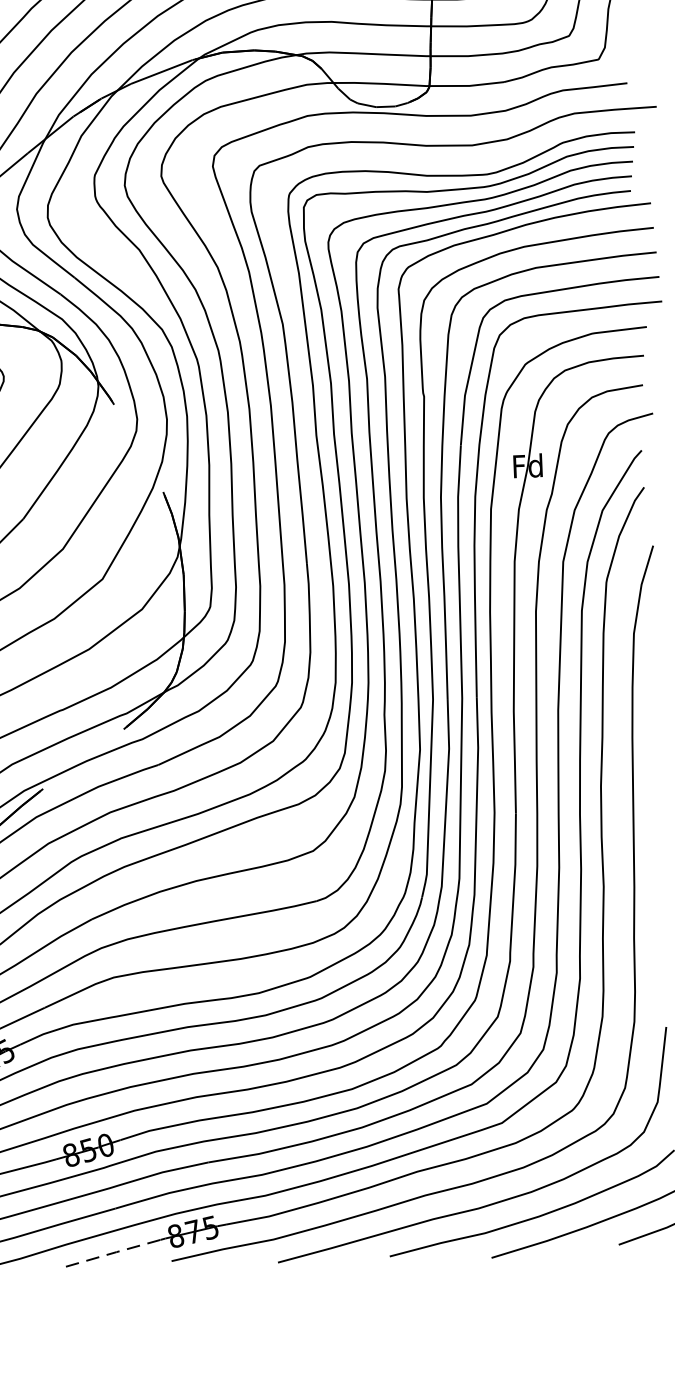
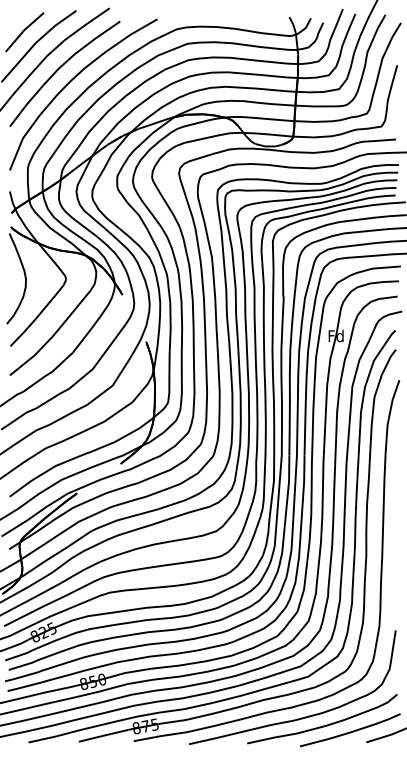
line: (114, 1252) -> (104, 735), dashed -> solid

